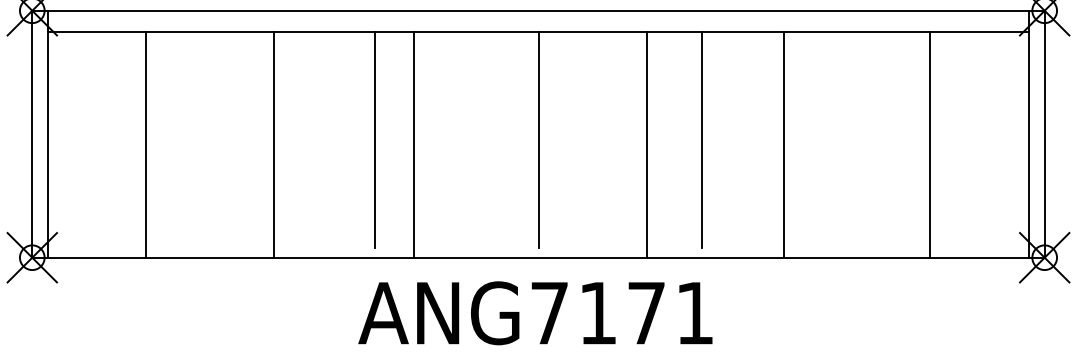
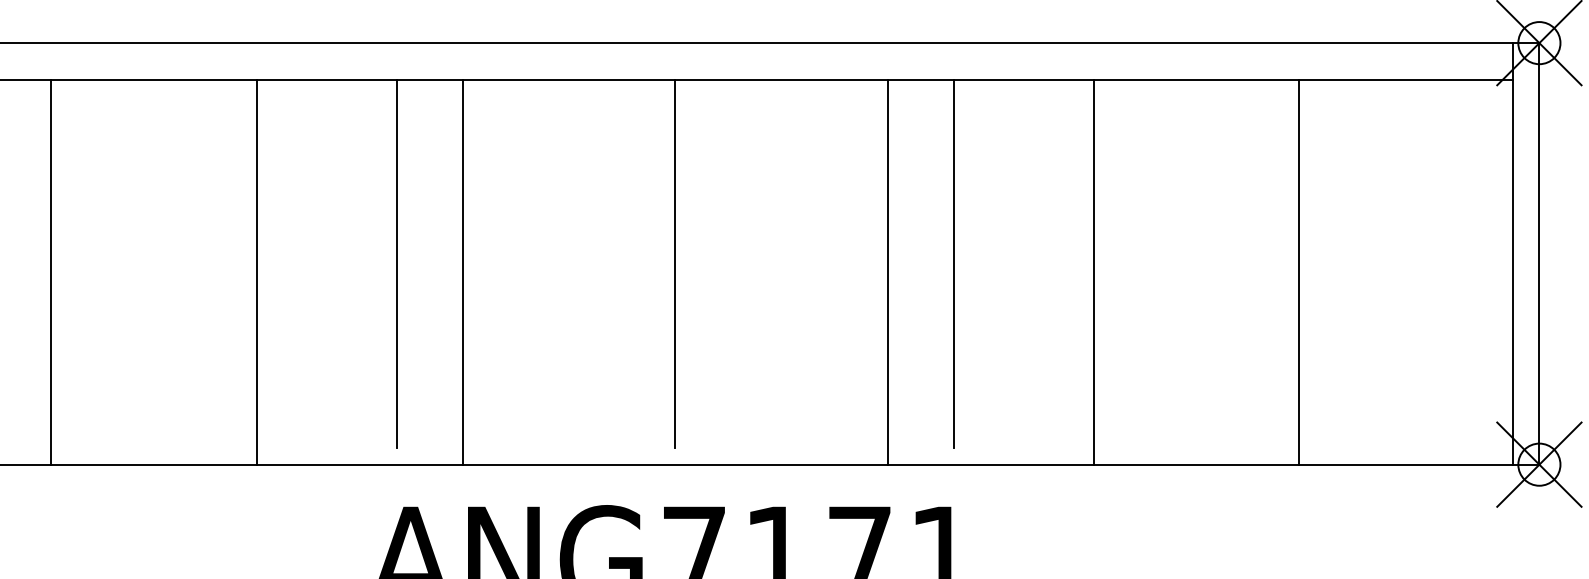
line: (146, 144) -> (52, 271), moved
line: (274, 144) -> (256, 271), moved
line: (647, 144) -> (888, 271), moved
line: (929, 144) -> (1298, 271), moved

